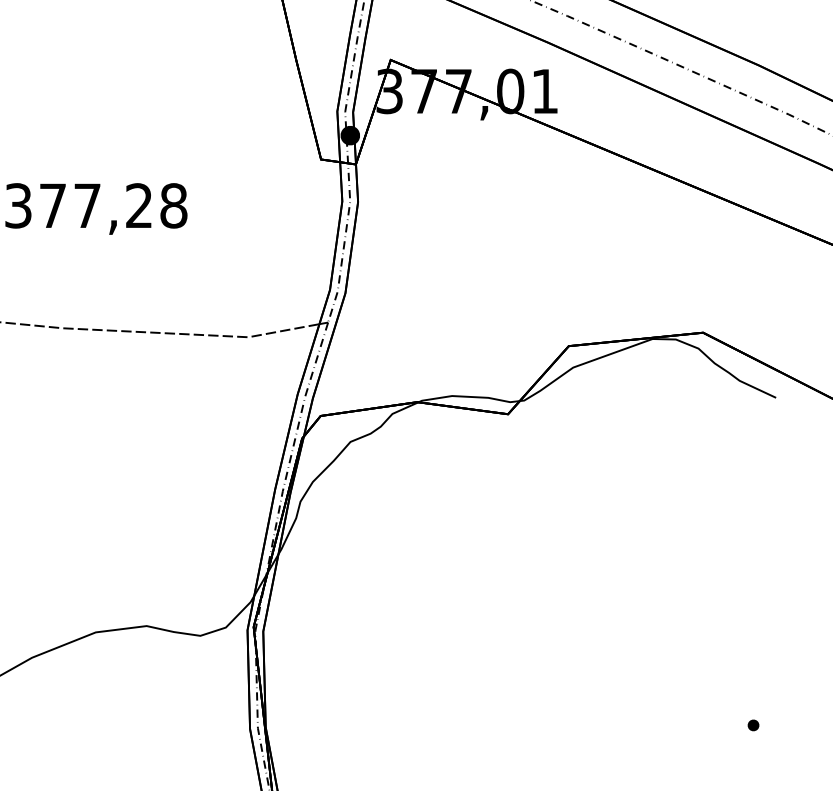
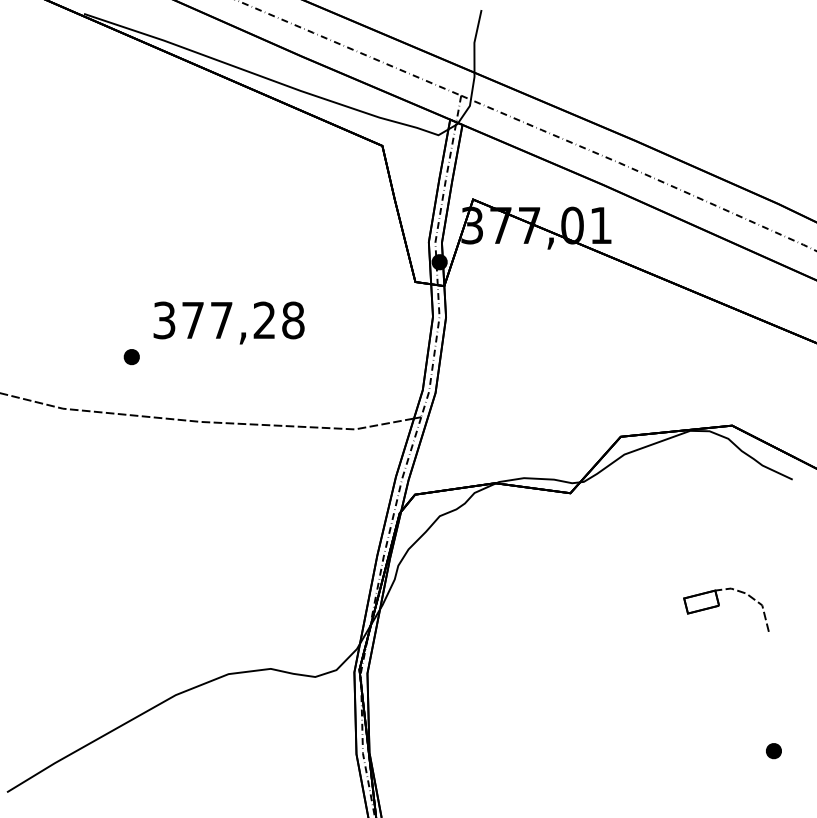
part: (687, 550) -> (719, 606), added
part: (752, 725) -> (773, 751), size x1.67

